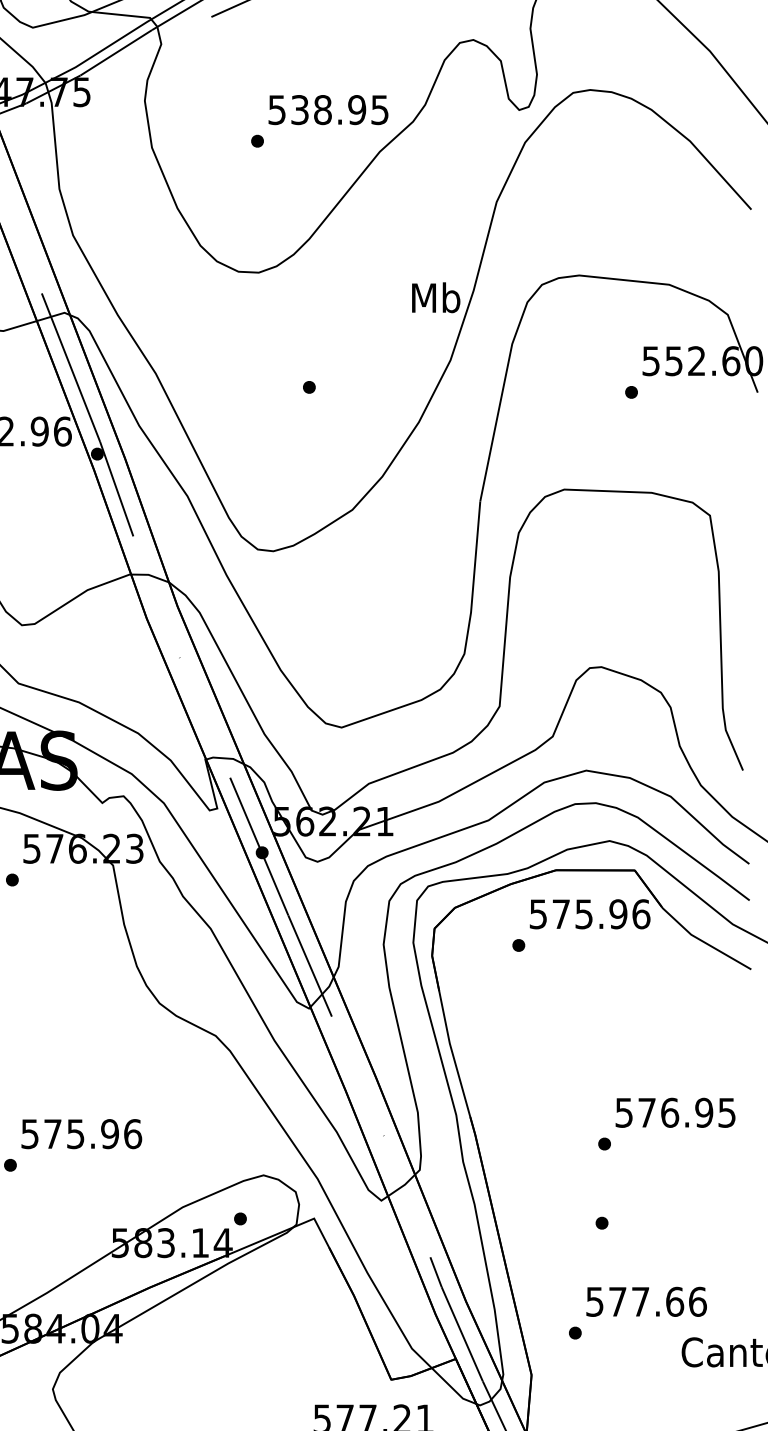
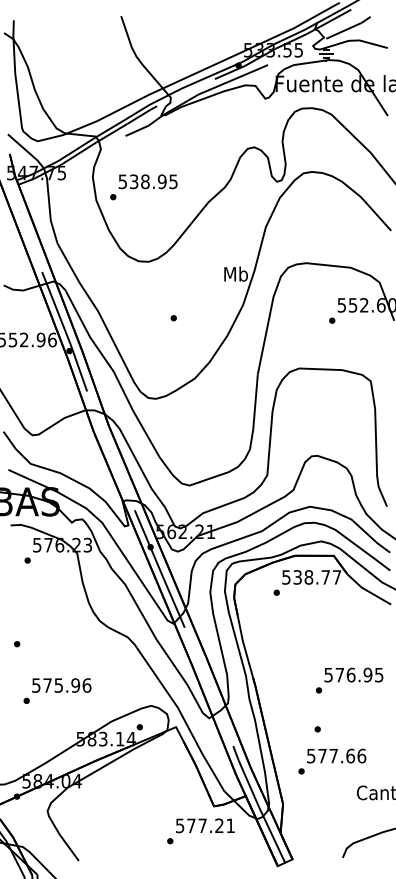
text: (319, 121) -> (143, 187), moved
text: (601, 914) -> (317, 577), 575.96 -> 538.77
text: (638, 1312) -> (332, 761), moved

